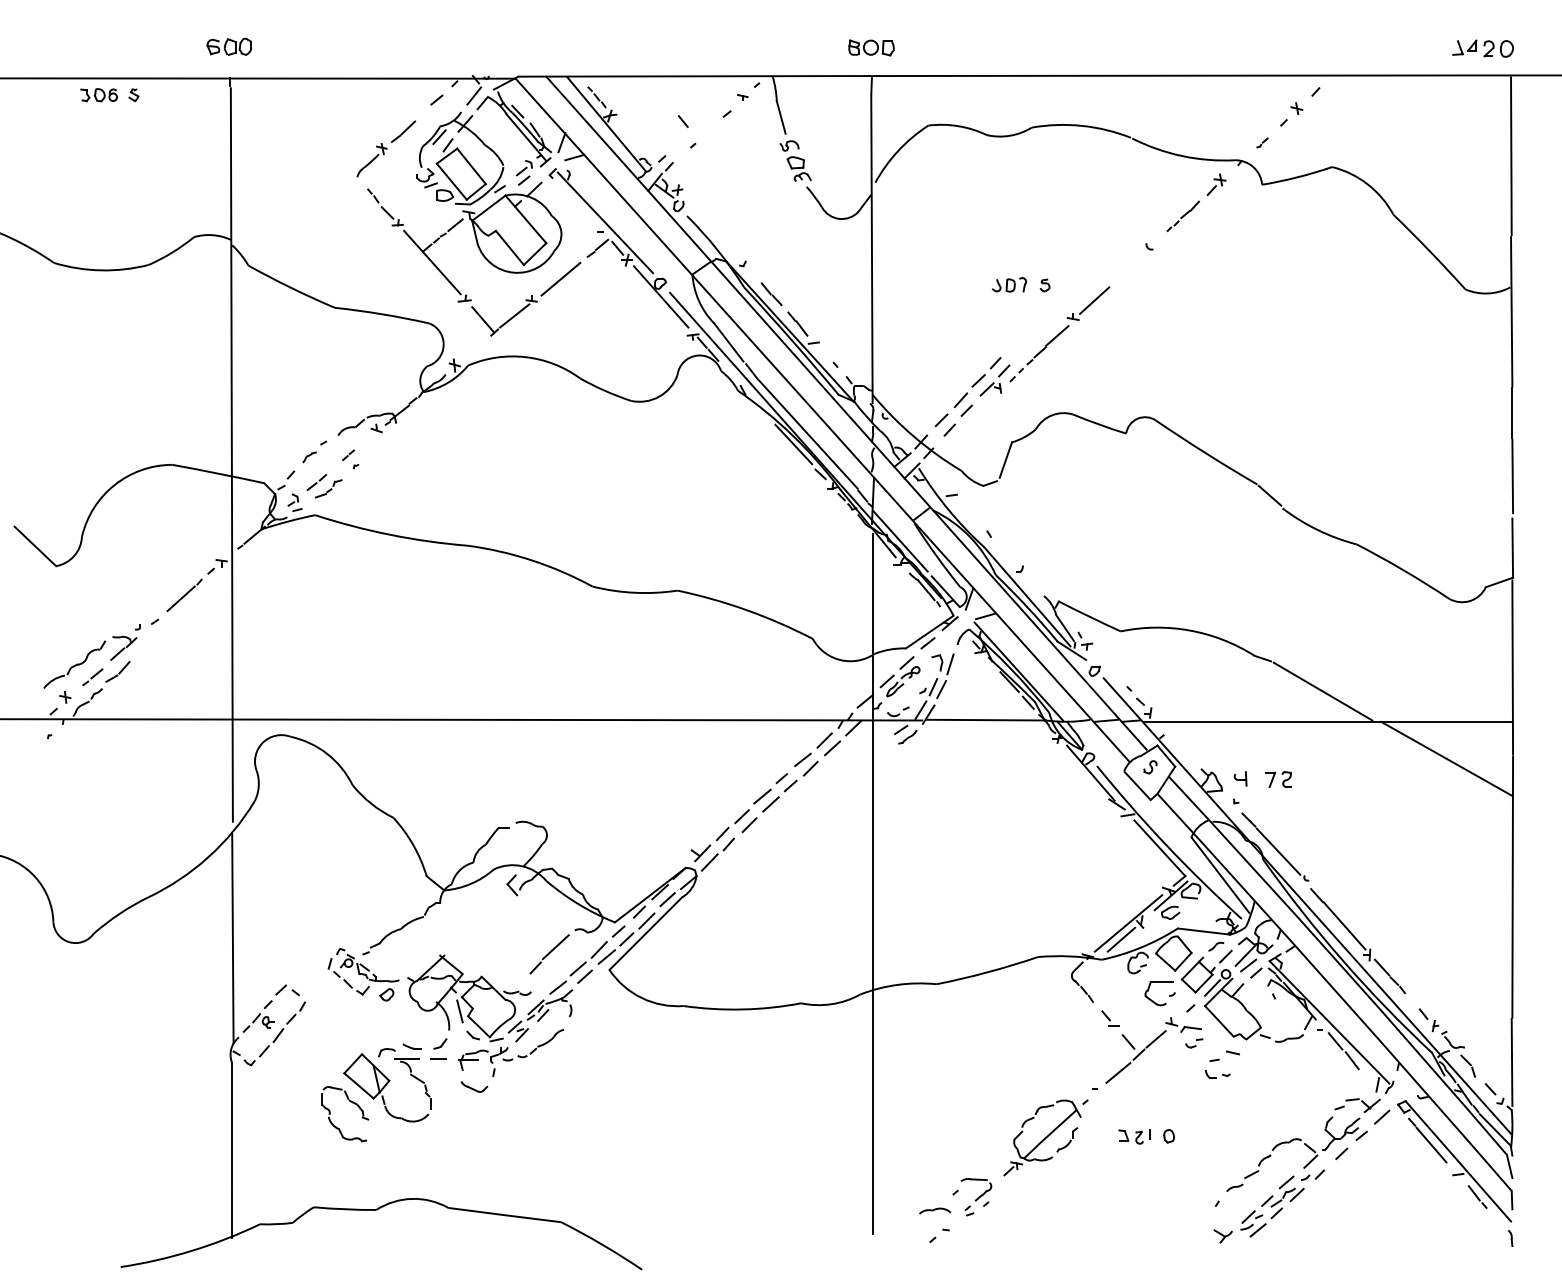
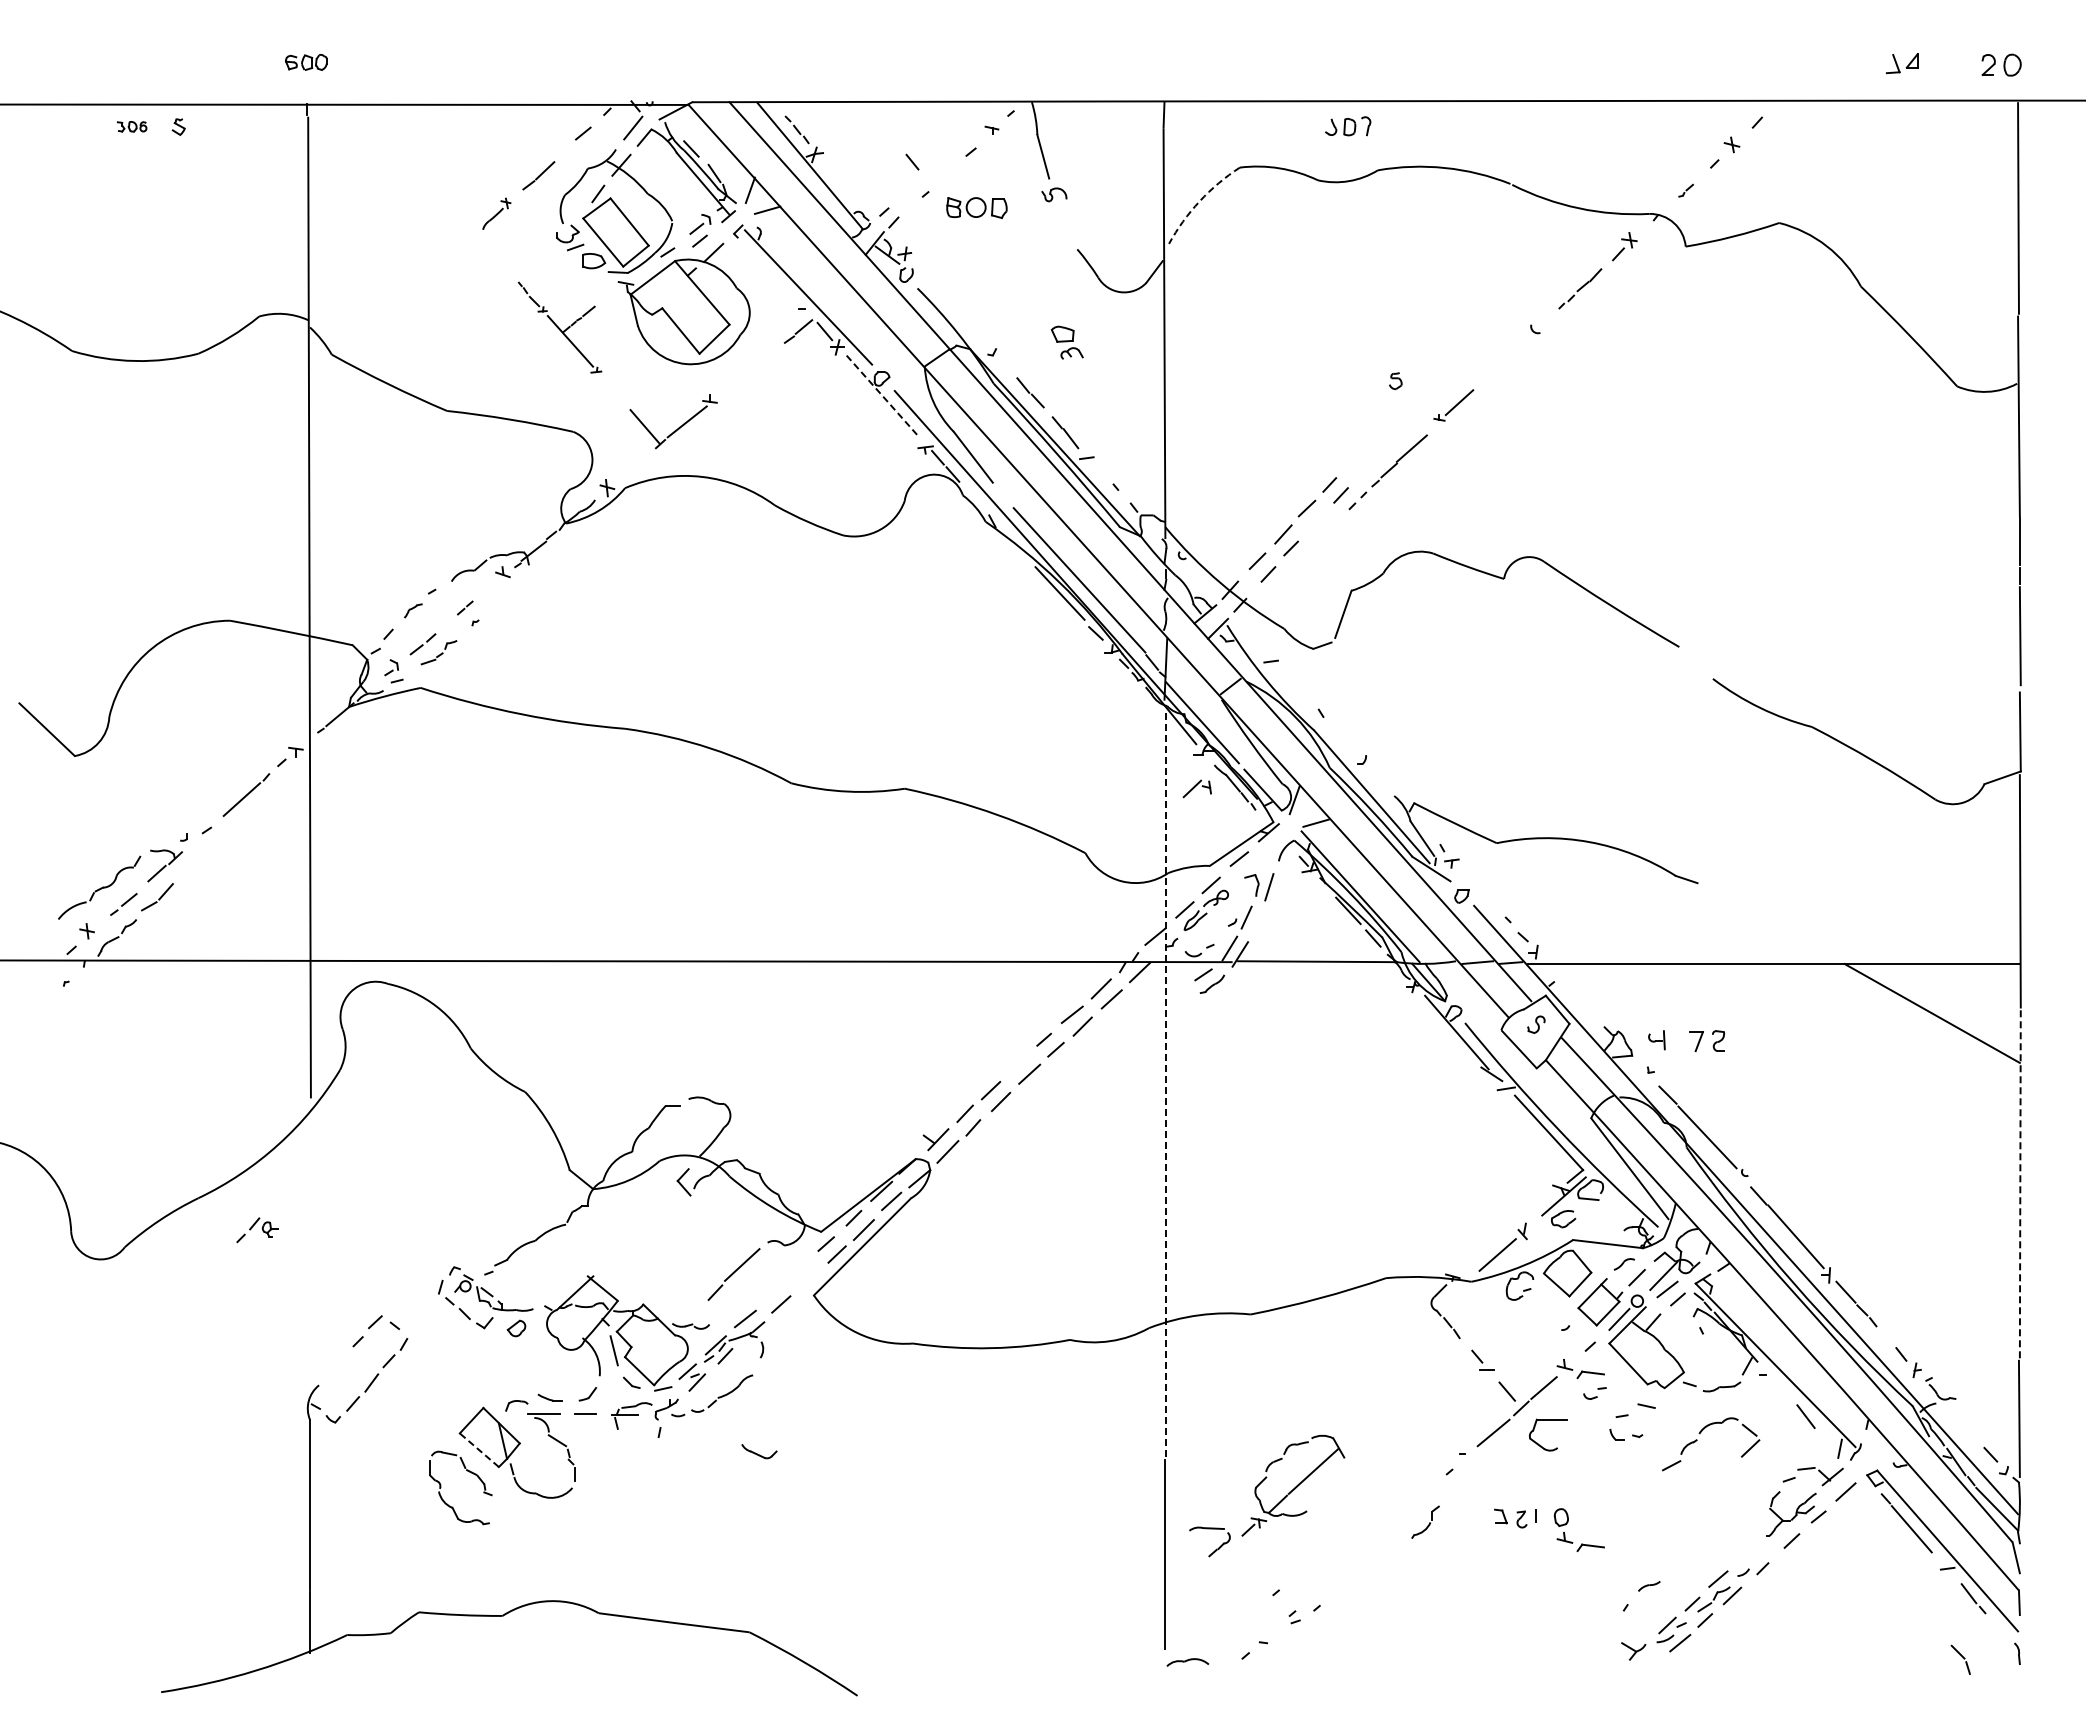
part: (229, 46) -> (306, 62), size x0.7
part: (1464, 47) -> (1902, 63), moved
part: (871, 48) -> (976, 208), moved
part: (98, 94) -> (131, 126), size x0.6
line: (439, 136) -> (586, 182), removed
arc: (898, 150) -> (1199, 201), solid -> dashed
part: (371, 159) -> (496, 213), size x0.7
part: (798, 168) -> (1066, 342), moved
part: (419, 245) -> (559, 327), size x0.6
line: (560, 279) -> (748, 372), removed
part: (1009, 284) -> (1348, 126), moved
line: (660, 296) -> (882, 396), solid -> dashed
part: (1088, 303) -> (1453, 405), size x0.7
line: (751, 371) -> (1003, 496), removed
part: (990, 389) -> (1196, 788), moved
line: (1270, 495) -> (1696, 661), removed
line: (941, 689) -> (1257, 920), removed
line: (1322, 691) -> (1766, 923), removed
line: (762, 796) -> (1018, 1063), removed
line: (873, 813) -> (1166, 1086), solid -> dashed
line: (1512, 887) -> (2020, 1185), solid -> dashed
line: (1128, 922) -> (1507, 1232), removed
line: (232, 937) -> (310, 1252), removed
line: (599, 949) -> (800, 1268), removed
line: (606, 957) -> (810, 1278), removed
line: (578, 968) -> (772, 1293), removed
part: (1154, 1001) -> (1541, 1445), moved
part: (258, 1023) -> (257, 1230), moved
line: (1335, 1041) -> (1783, 1390), removed
part: (1467, 1065) -> (1960, 1659), moved
line: (359, 1086) -> (479, 1450), solid -> dashed
part: (474, 1086) -> (759, 1451), moved
part: (1042, 1137) -> (1293, 1485), moved
part: (1183, 1154) -> (1580, 1542), added
part: (1271, 1155) -> (1697, 1440), moved
part: (981, 1194) -> (1216, 1548), moved
part: (934, 1211) -> (1187, 1662), moved

